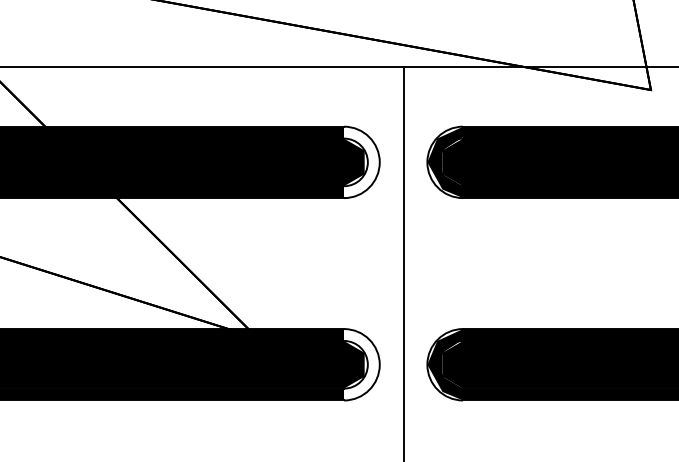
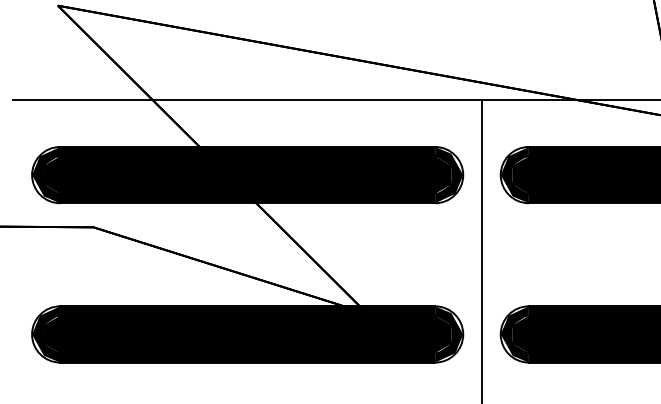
fill: (362, 162) -> (449, 175), added
fill: (362, 364) -> (449, 334), added

